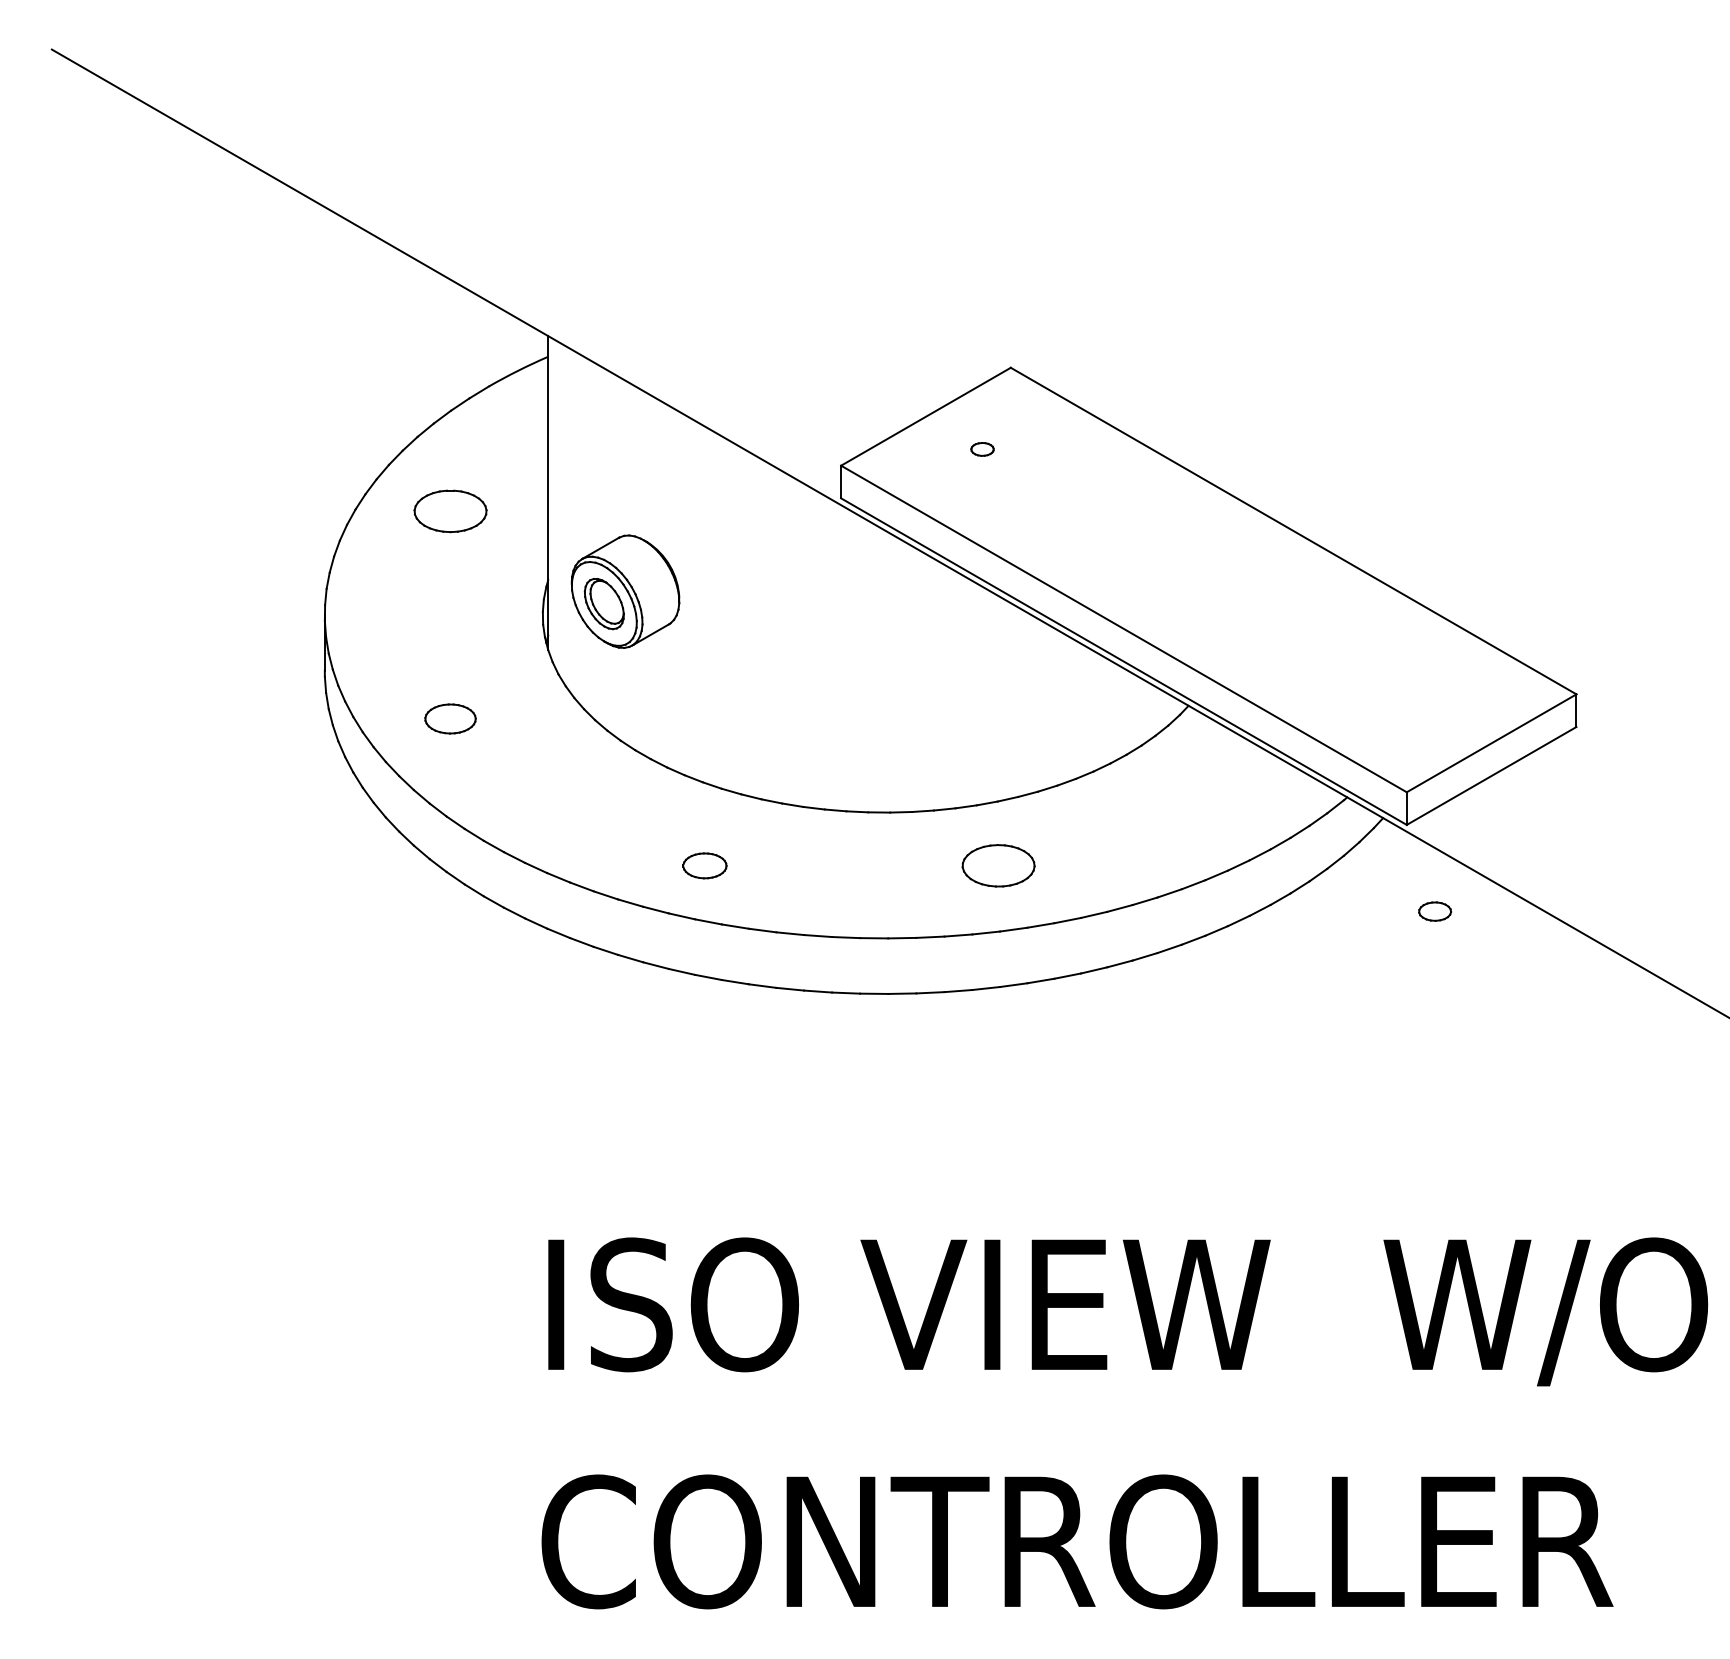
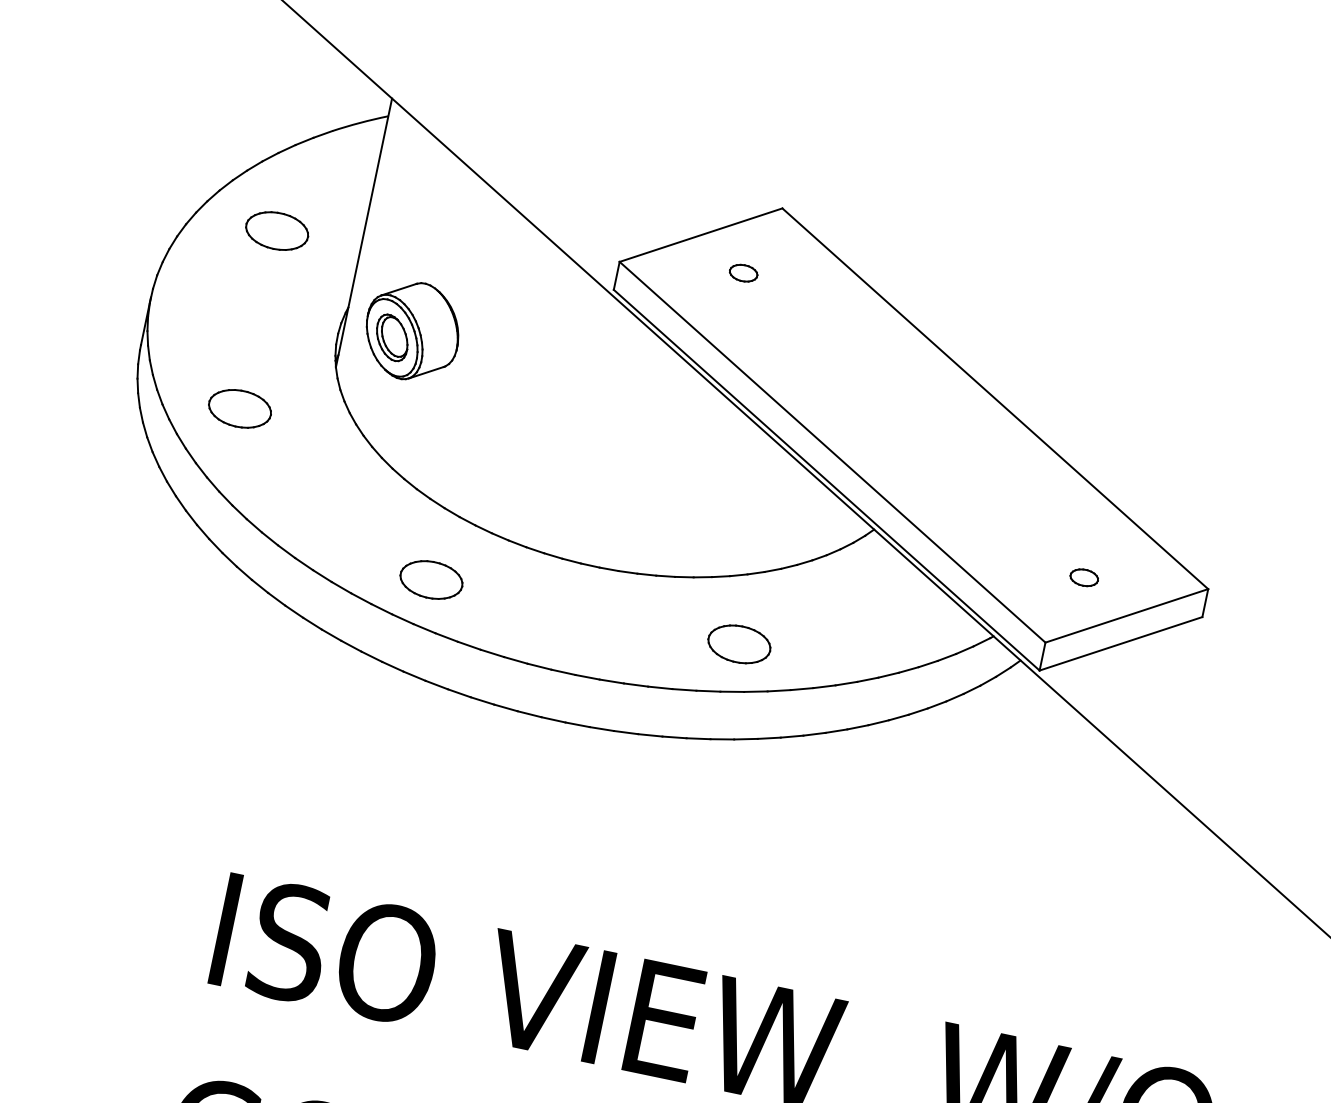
part: (982, 449) -> (743, 273), size x1.43
part: (450, 718) -> (240, 408), size x1.43
part: (704, 865) -> (431, 579), size x1.67
part: (998, 865) -> (739, 644), moved
part: (1435, 911) -> (1084, 577), moved

